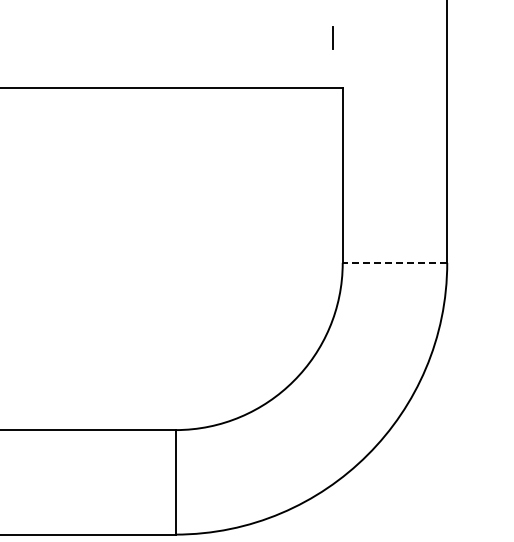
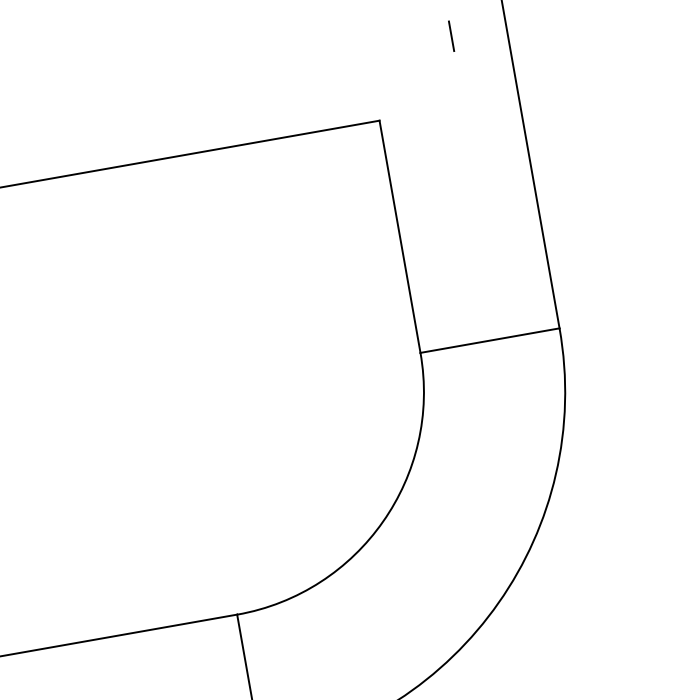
line: (332, 37) -> (450, 35), moved
line: (394, 262) -> (489, 340), dashed -> solid

